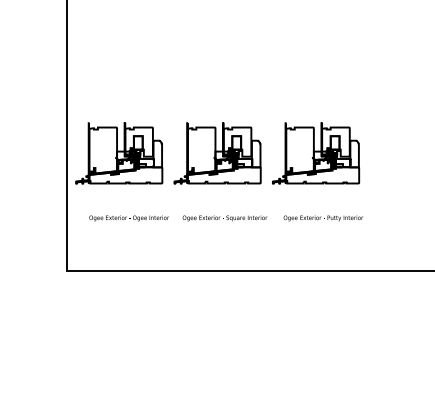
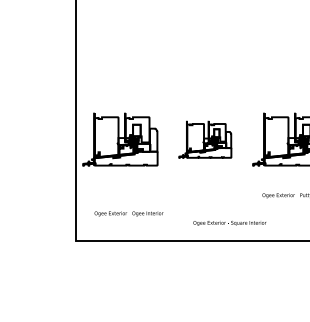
part: (217, 153) -> (205, 139), size x0.7
text: (128, 218) -> (128, 213), moved
text: (224, 218) -> (229, 223), moved

